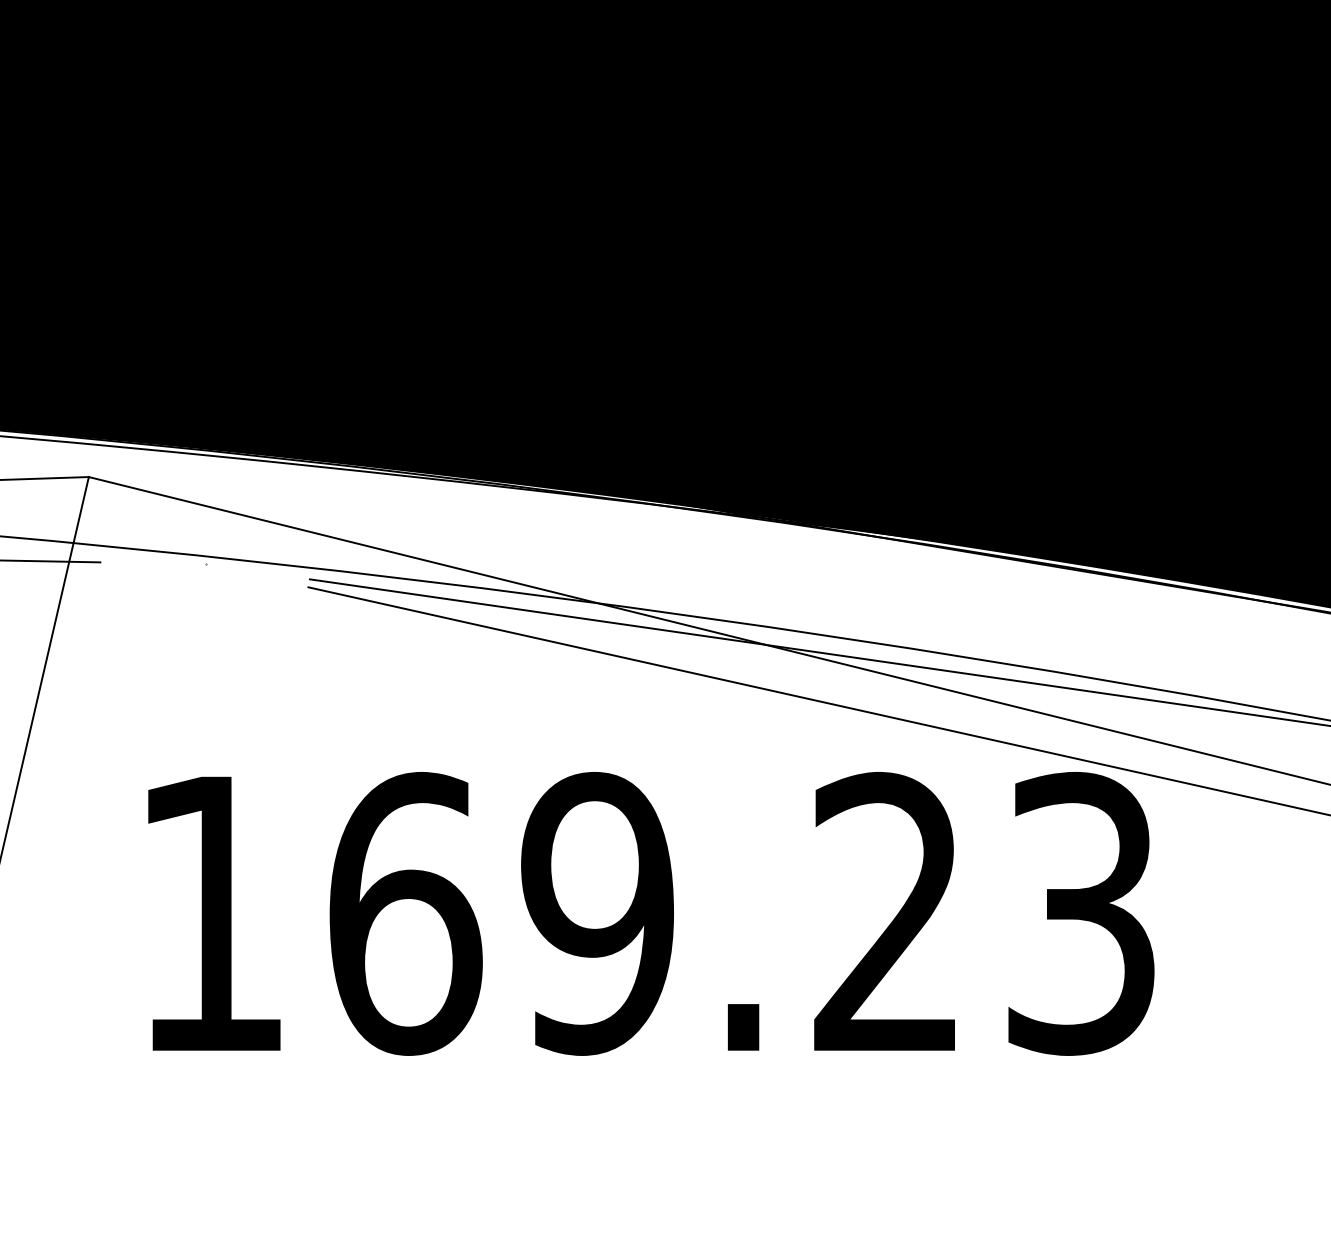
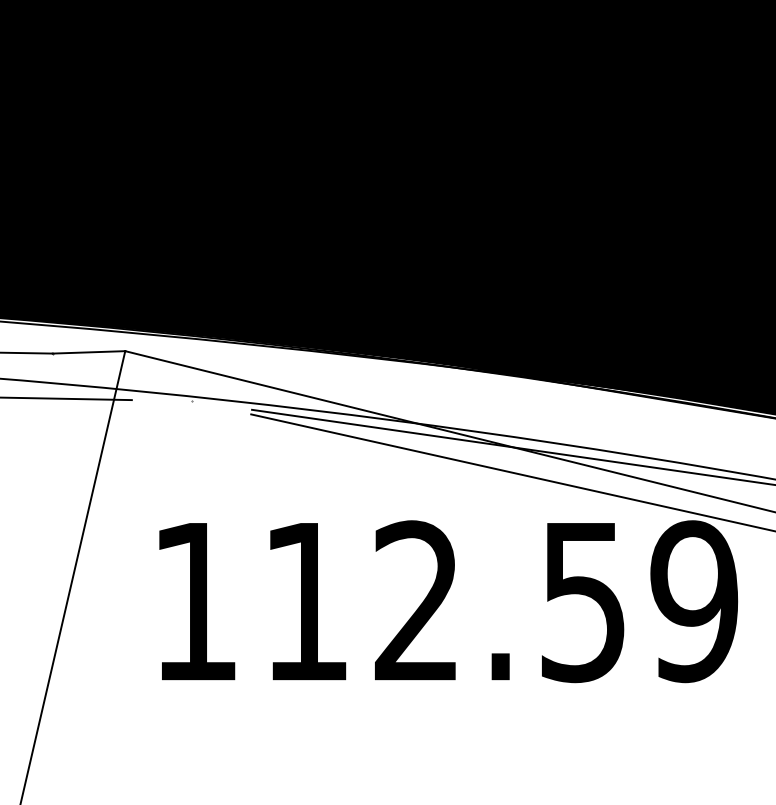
text: (743, 913) -> (500, 601), 169.23 -> 112.59

